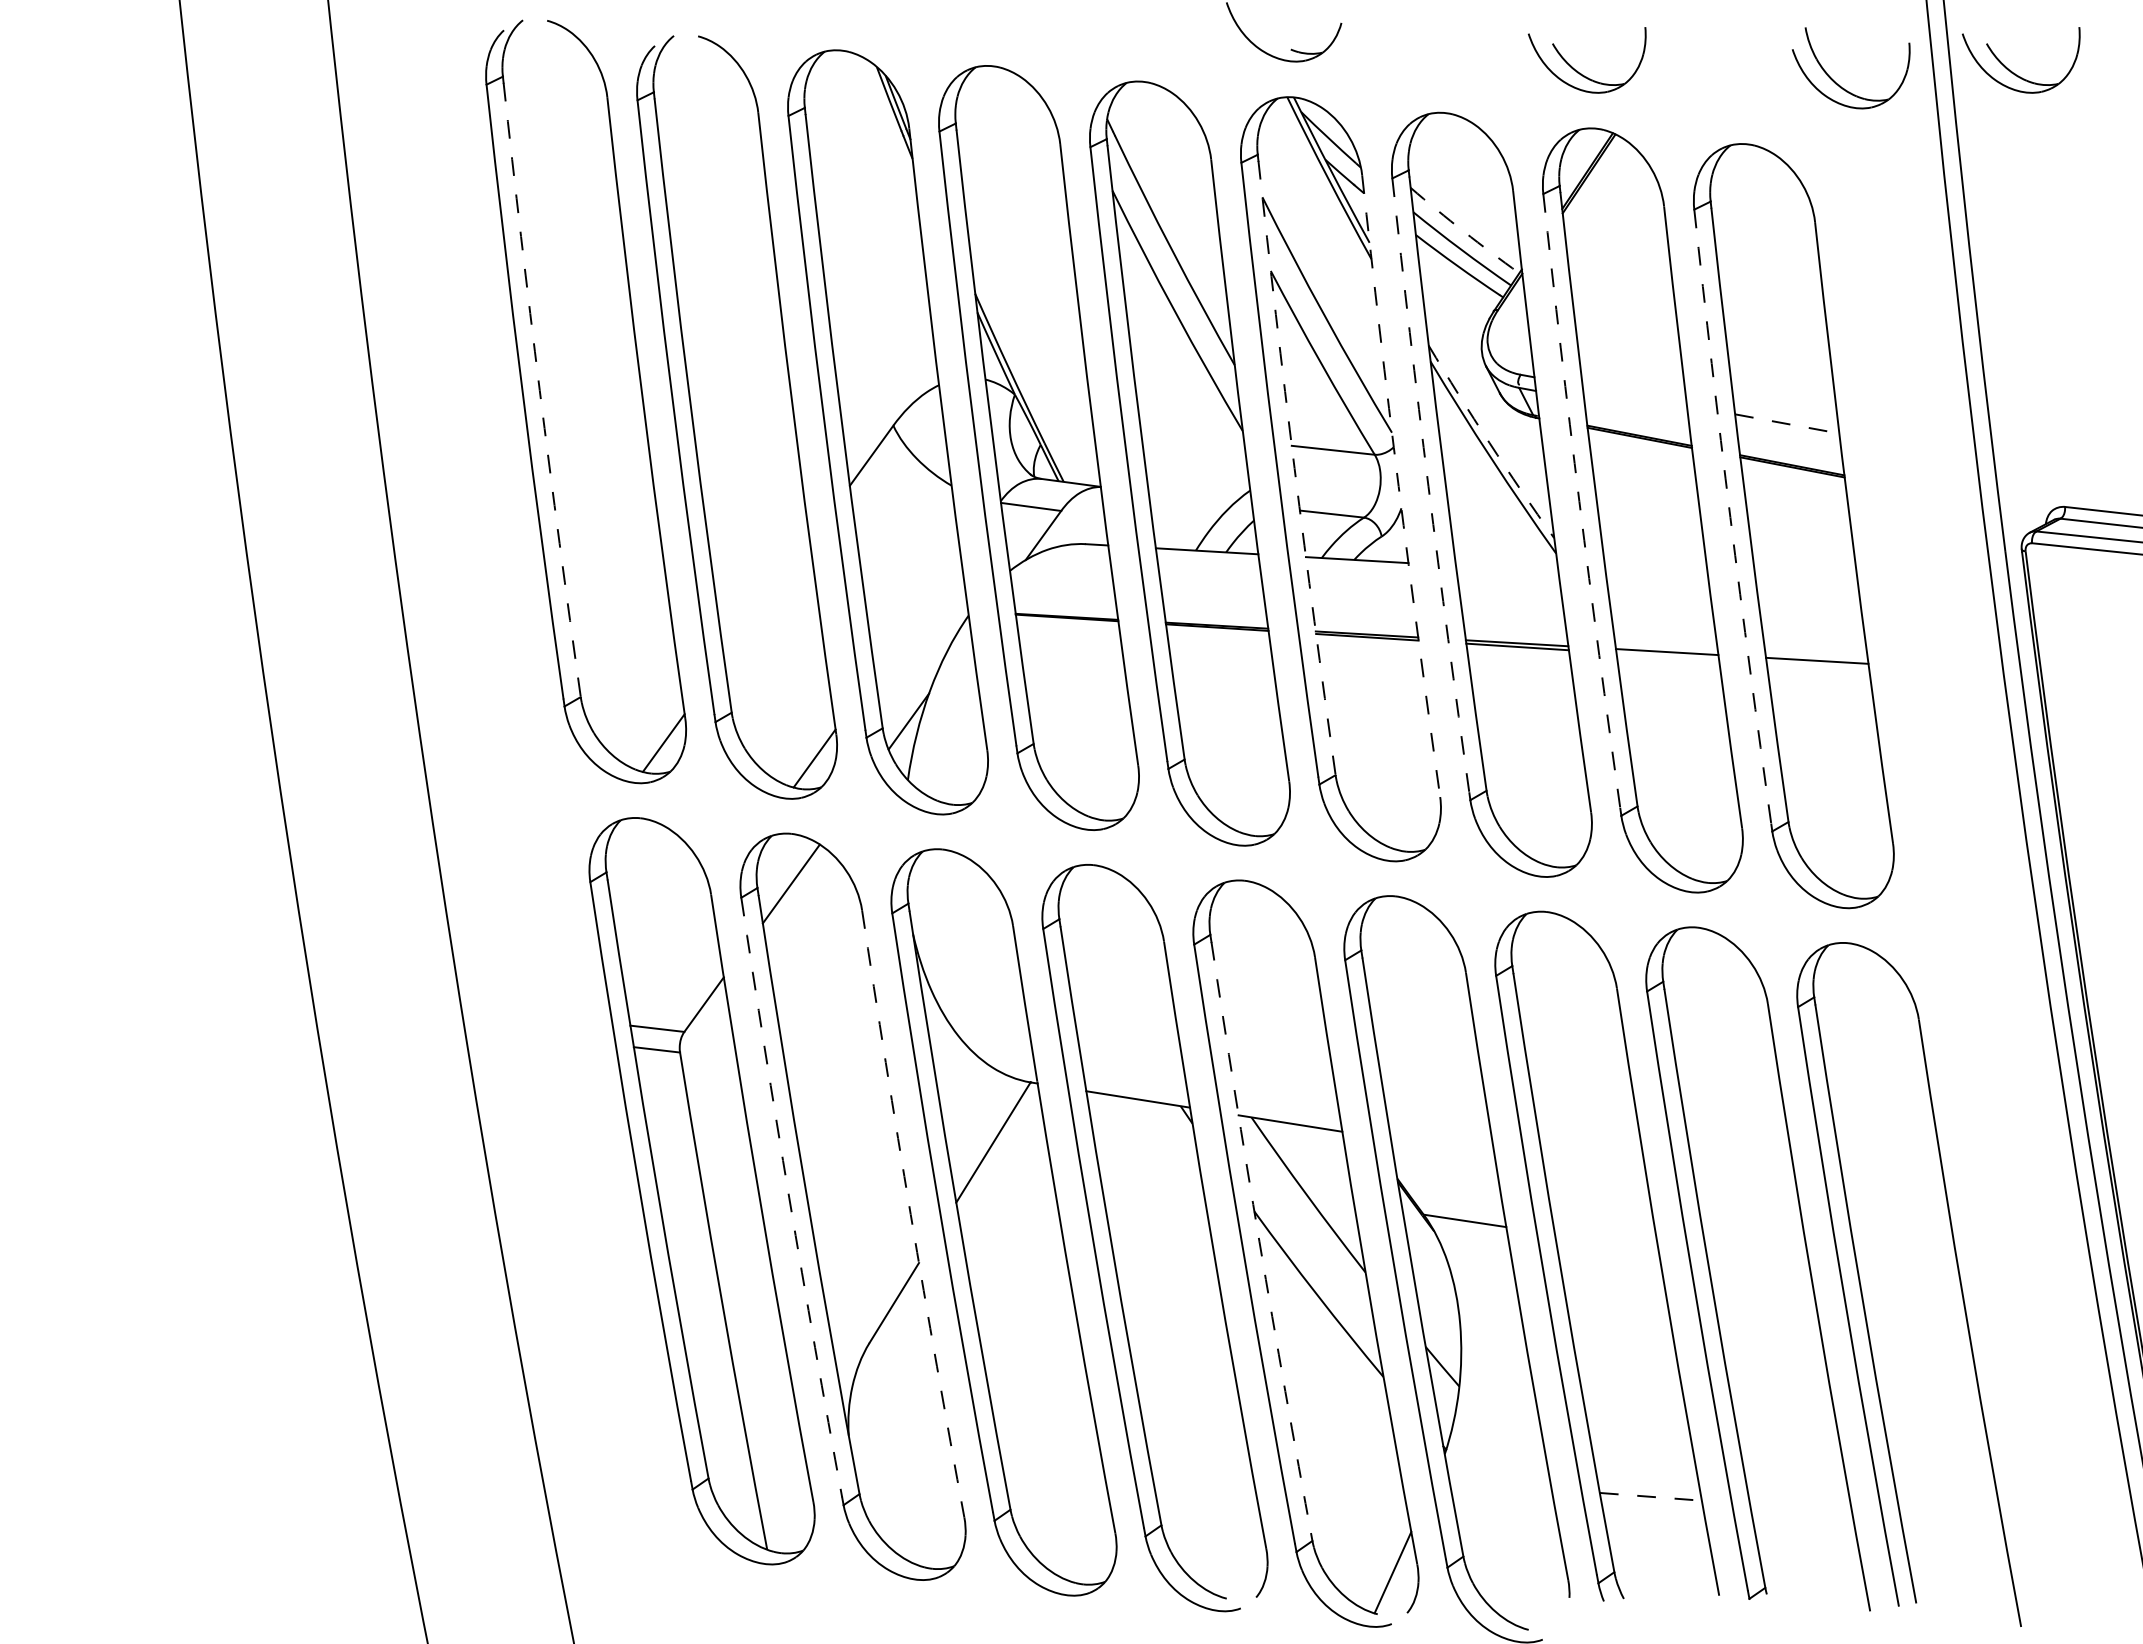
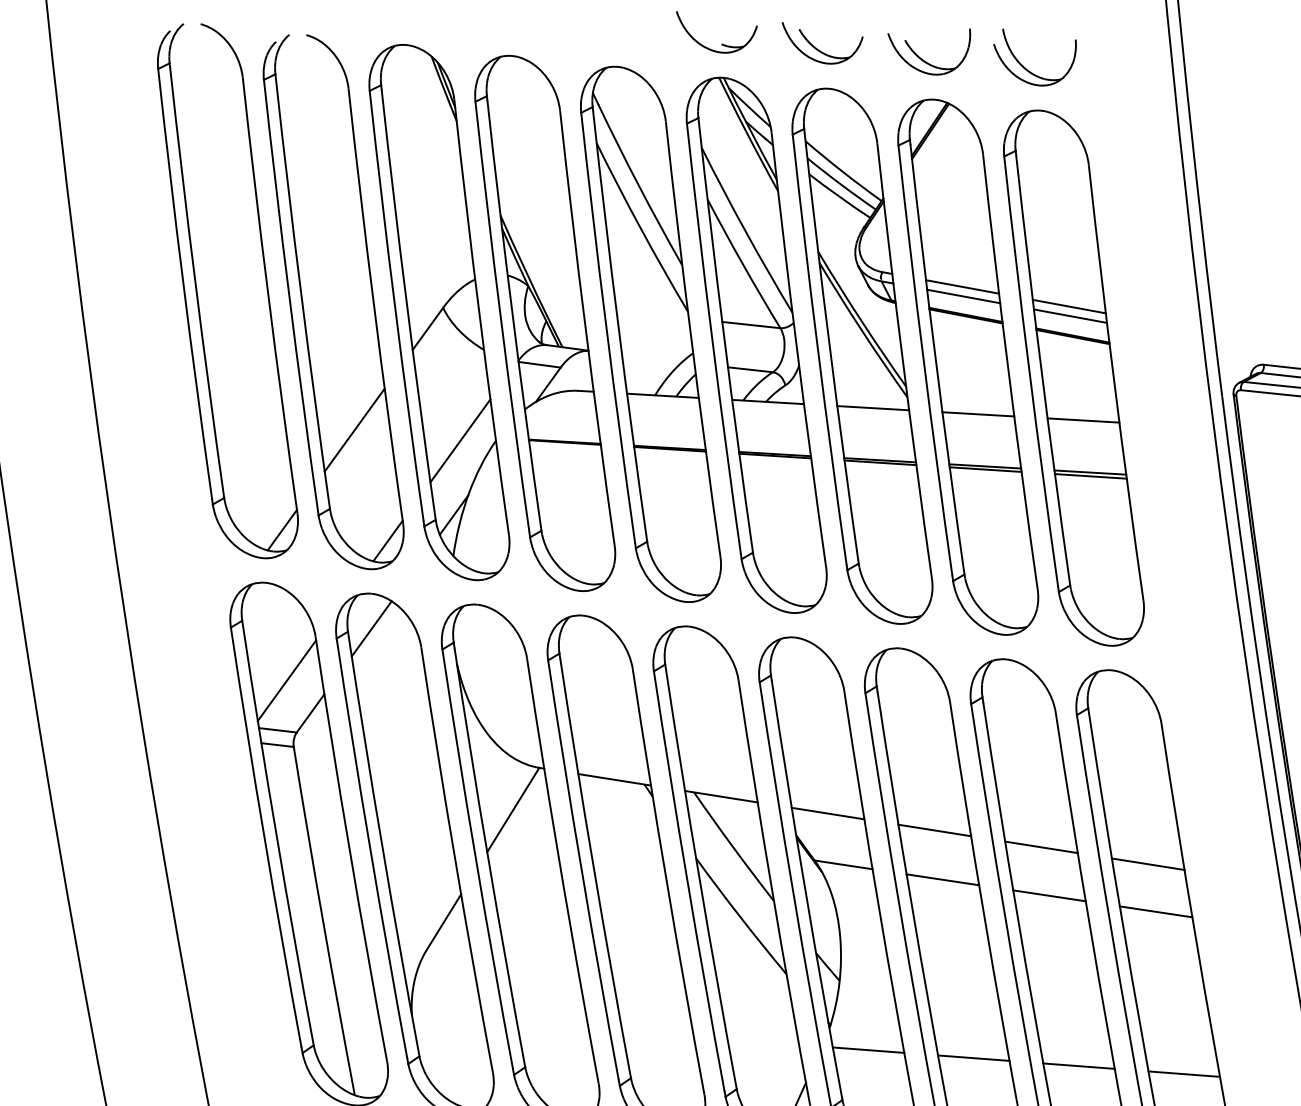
part: (1428, 56) -> (818, 49), added
part: (2011, 70) -> (1226, 59), removed
part: (1839, 84) -> (1026, 68), moved
arc: (1464, 231) -> (843, 171), dashed -> solid
arc: (539, 390) -> (195, 283), dashed -> solid
line: (1634, 395) -> (962, 286), added
line: (1636, 409) -> (963, 296), added
line: (1787, 423) -> (1069, 306), dashed -> solid
line: (1788, 437) -> (1070, 316), added
arc: (1489, 443) -> (860, 320), dashed -> solid
arc: (1294, 468) -> (724, 337), dashed -> solid
arc: (1398, 486) -> (797, 350), dashed -> solid
arc: (1428, 486) -> (818, 350), dashed -> solid
arc: (1579, 501) -> (923, 360), dashed -> solid
arc: (1730, 517) -> (1029, 372), dashed -> solid
line: (1507, 568) -> (873, 407), added
line: (1657, 577) -> (978, 414), added
line: (1807, 586) -> (1083, 420), added
line: (766, 600) -> (354, 430), added
line: (917, 615) -> (460, 440), added
line: (1667, 656) -> (985, 469), added
line: (1817, 665) -> (1090, 475), added
line: (670, 957) -> (287, 680), added
line: (1442, 1147) -> (827, 813), added
line: (1594, 1171) -> (934, 830), added
line: (1747, 1195) -> (1041, 847), added
arc: (789, 1197) -> (370, 848), dashed -> solid
arc: (910, 1214) -> (455, 860), dashed -> solid
line: (1899, 1219) -> (1147, 863), added
arc: (1259, 1241) -> (699, 879), dashed -> solid
line: (1606, 1241) -> (942, 879), added
line: (1758, 1264) -> (1049, 895), added
line: (1910, 1287) -> (1155, 911), added
line: (1500, 1485) -> (868, 1050), added
line: (1651, 1496) -> (974, 1057), dashed -> solid
line: (1801, 1508) -> (1079, 1066), added
line: (1951, 1519) -> (1184, 1074), added

